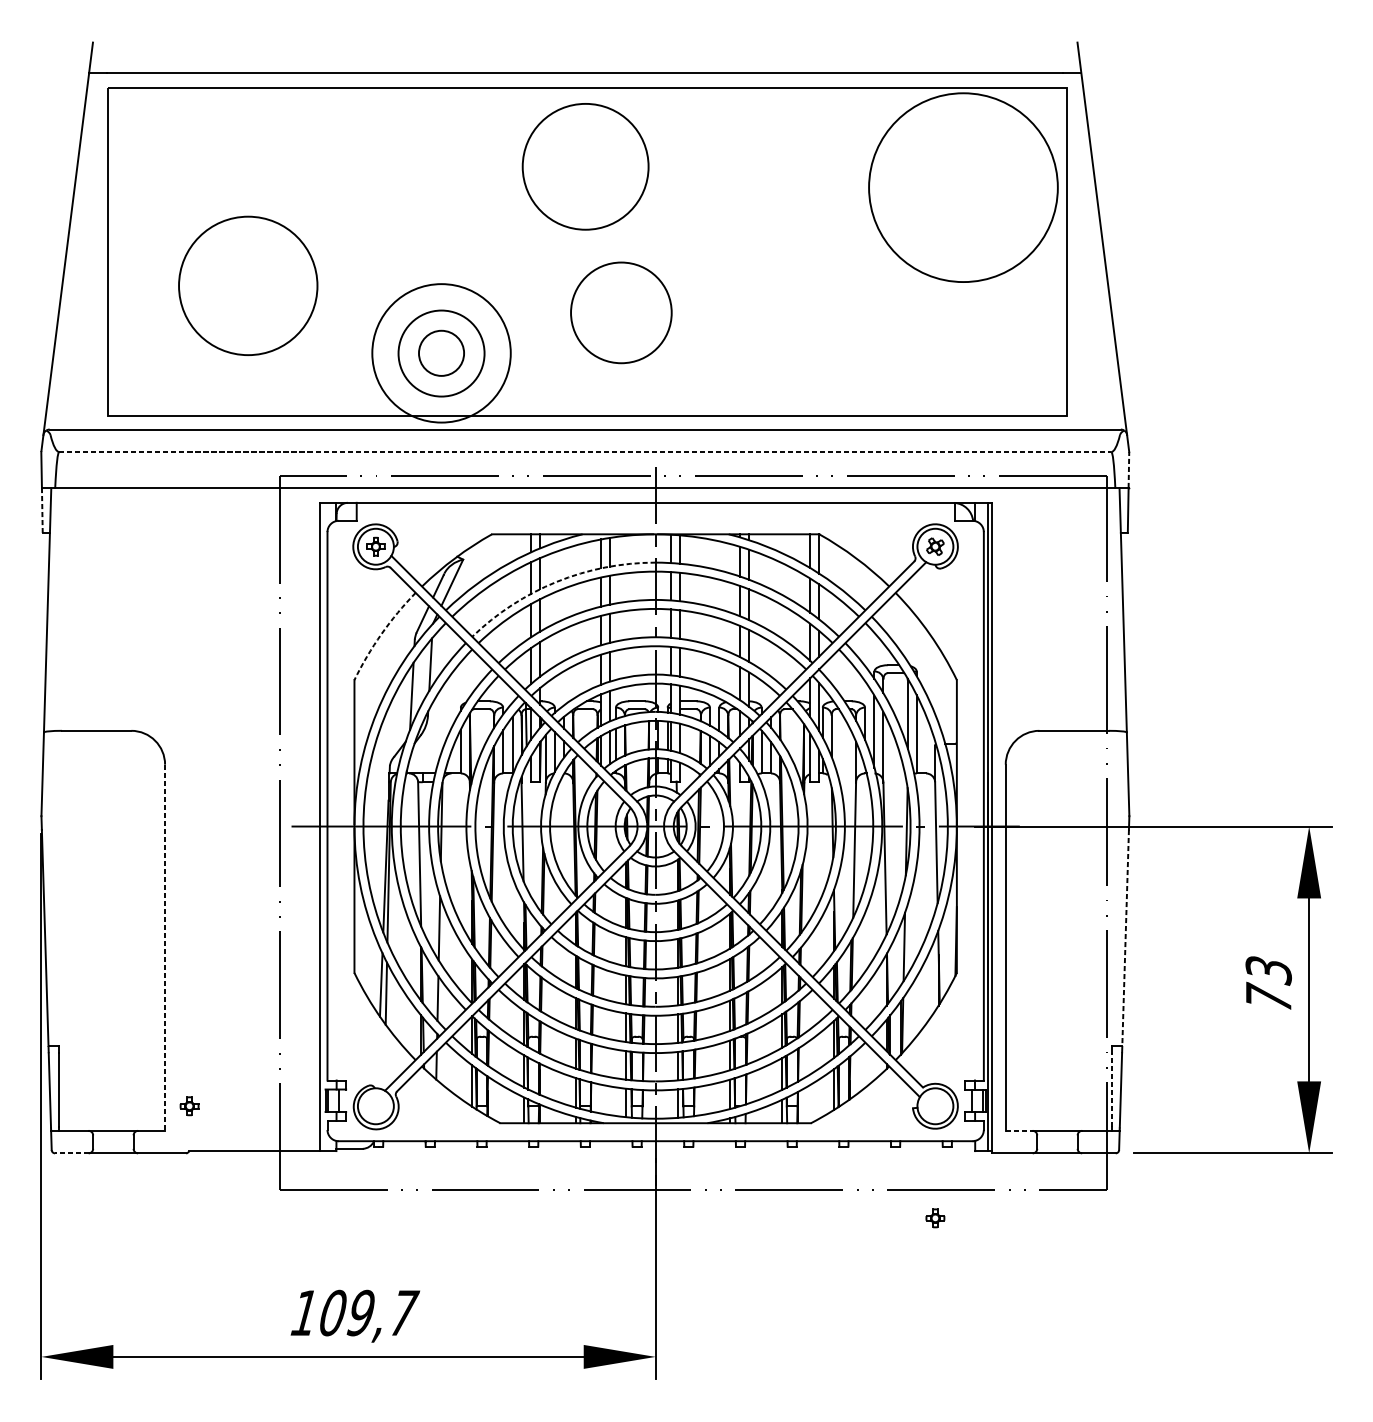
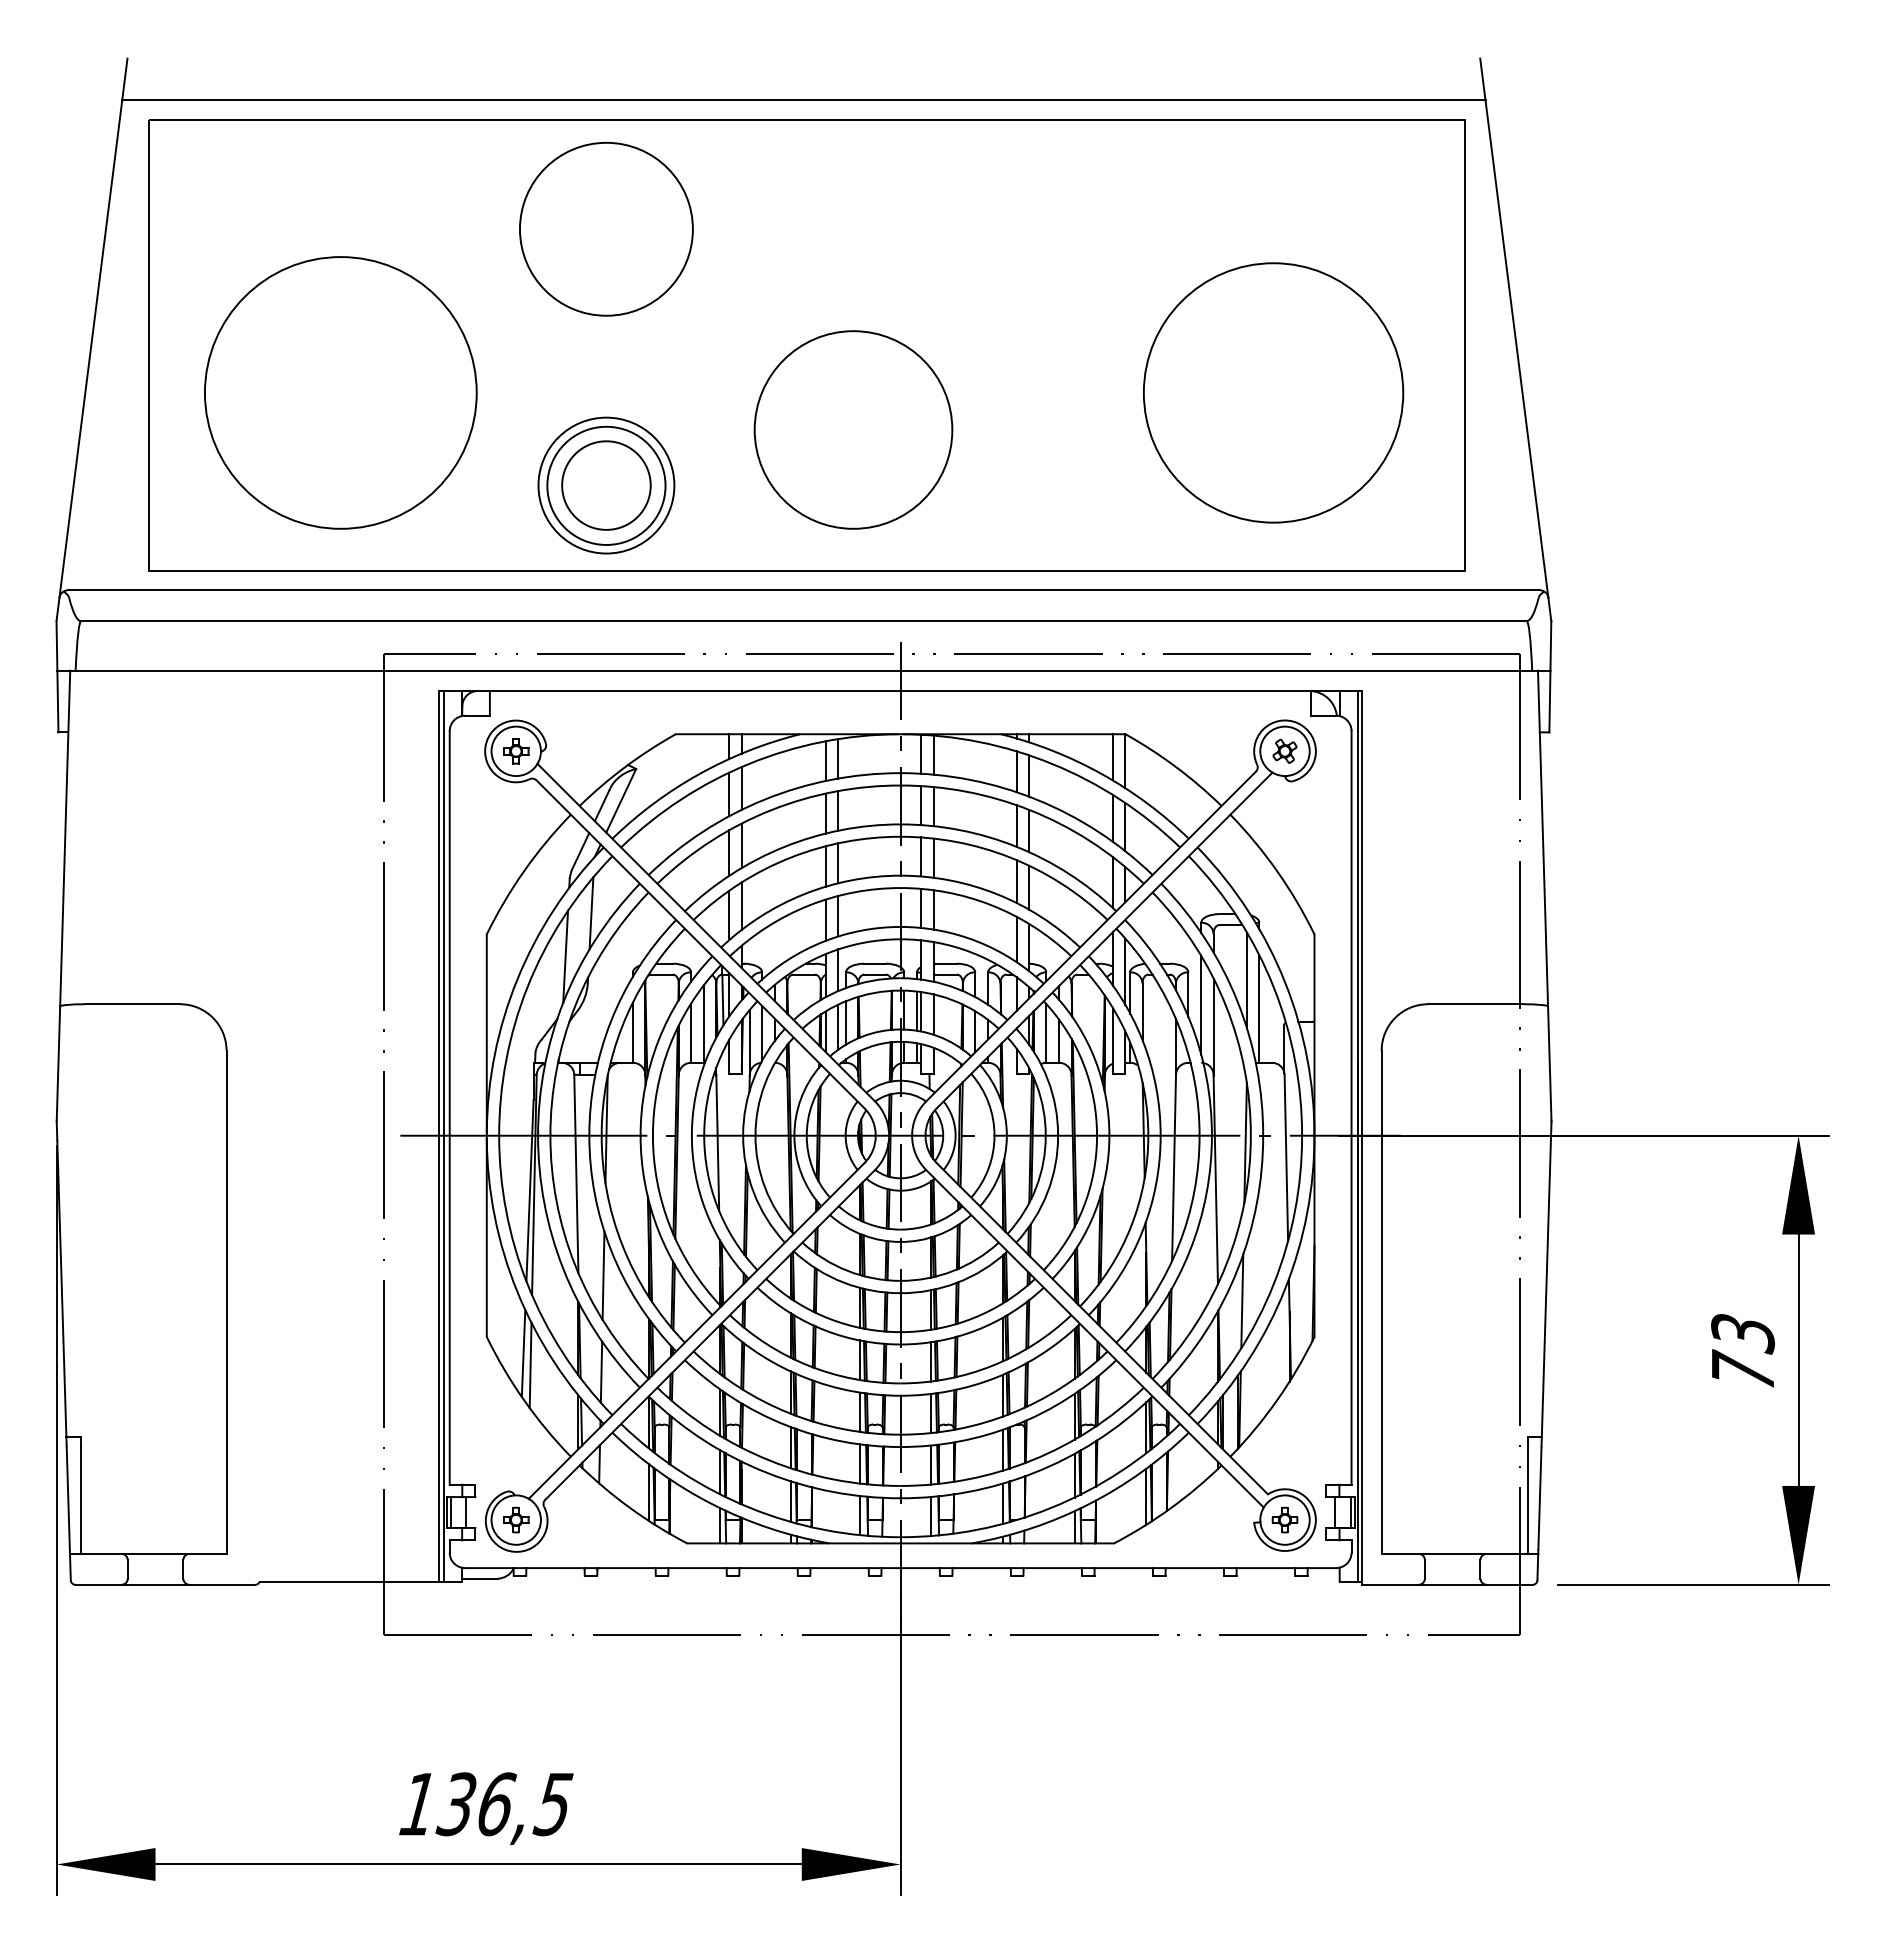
circle: (585, 166) -> (606, 228), moved
circle: (963, 187) -> (1273, 392), moved
circle: (248, 285) -> (340, 392), size x1.43
circle: (621, 312) -> (853, 429), size x1.43
circle: (441, 353) -> (606, 485), size x0.71
circle: (441, 353) -> (606, 485), size x1.43
line: (584, 452) -> (803, 621), dashed -> solid
line: (1128, 469) -> (1550, 645), dashed -> solid
line: (42, 510) -> (57, 701), dashed -> solid
arc: (556, 581) -> (764, 799), dashed -> solid
arc: (381, 634) -> (524, 871), dashed -> solid
line: (323, 827) -> (444, 1136), added
line: (1125, 938) -> (1546, 1289), dashed -> solid
line: (165, 947) -> (226, 1302), dashed -> solid
line: (1111, 1090) -> (1527, 1498), dashed -> solid
part: (189, 1105) -> (516, 1519), moved
line: (1019, 1130) -> (1400, 1553), dashed -> solid
line: (71, 1153) -> (98, 1584), dashed -> solid
part: (935, 1217) -> (1284, 1519), moved
text: (368, 1313) -> (506, 1804), 109,7 -> 136,5

